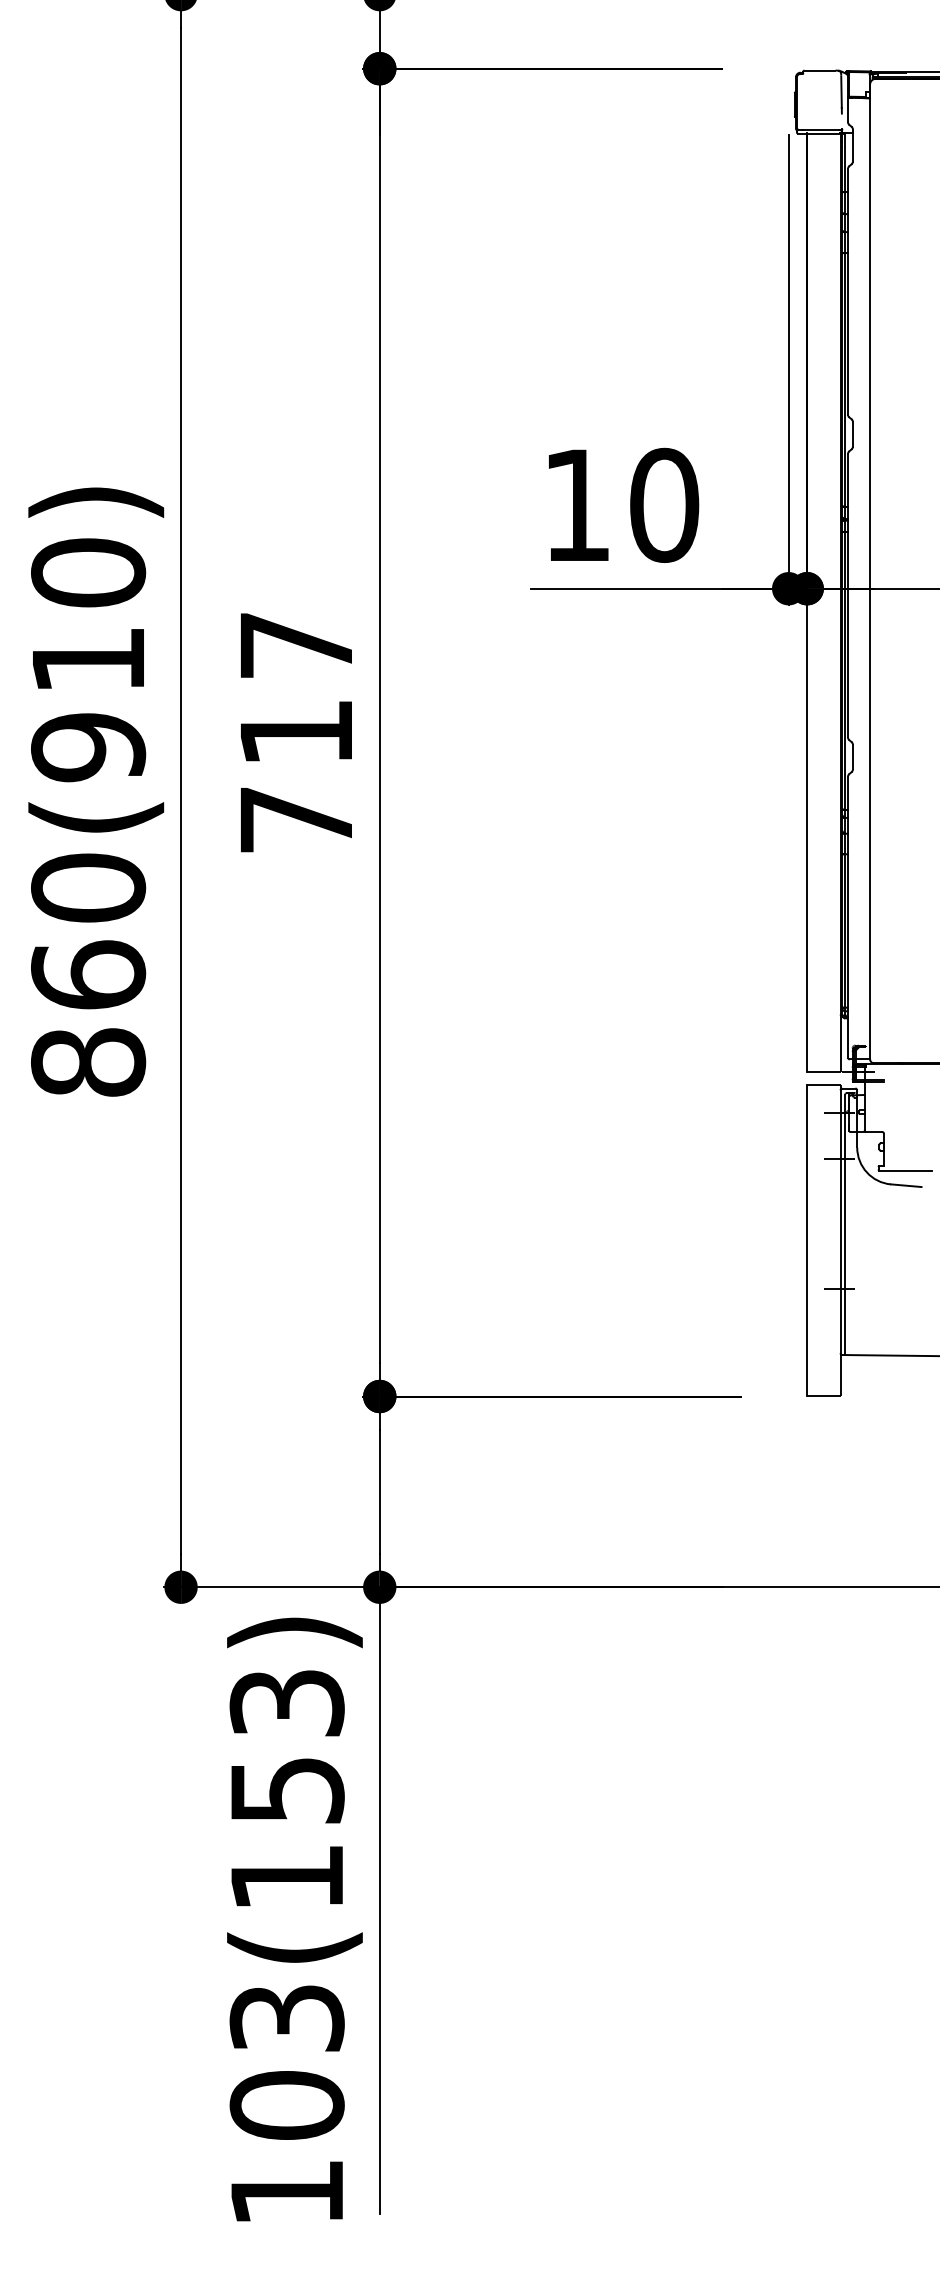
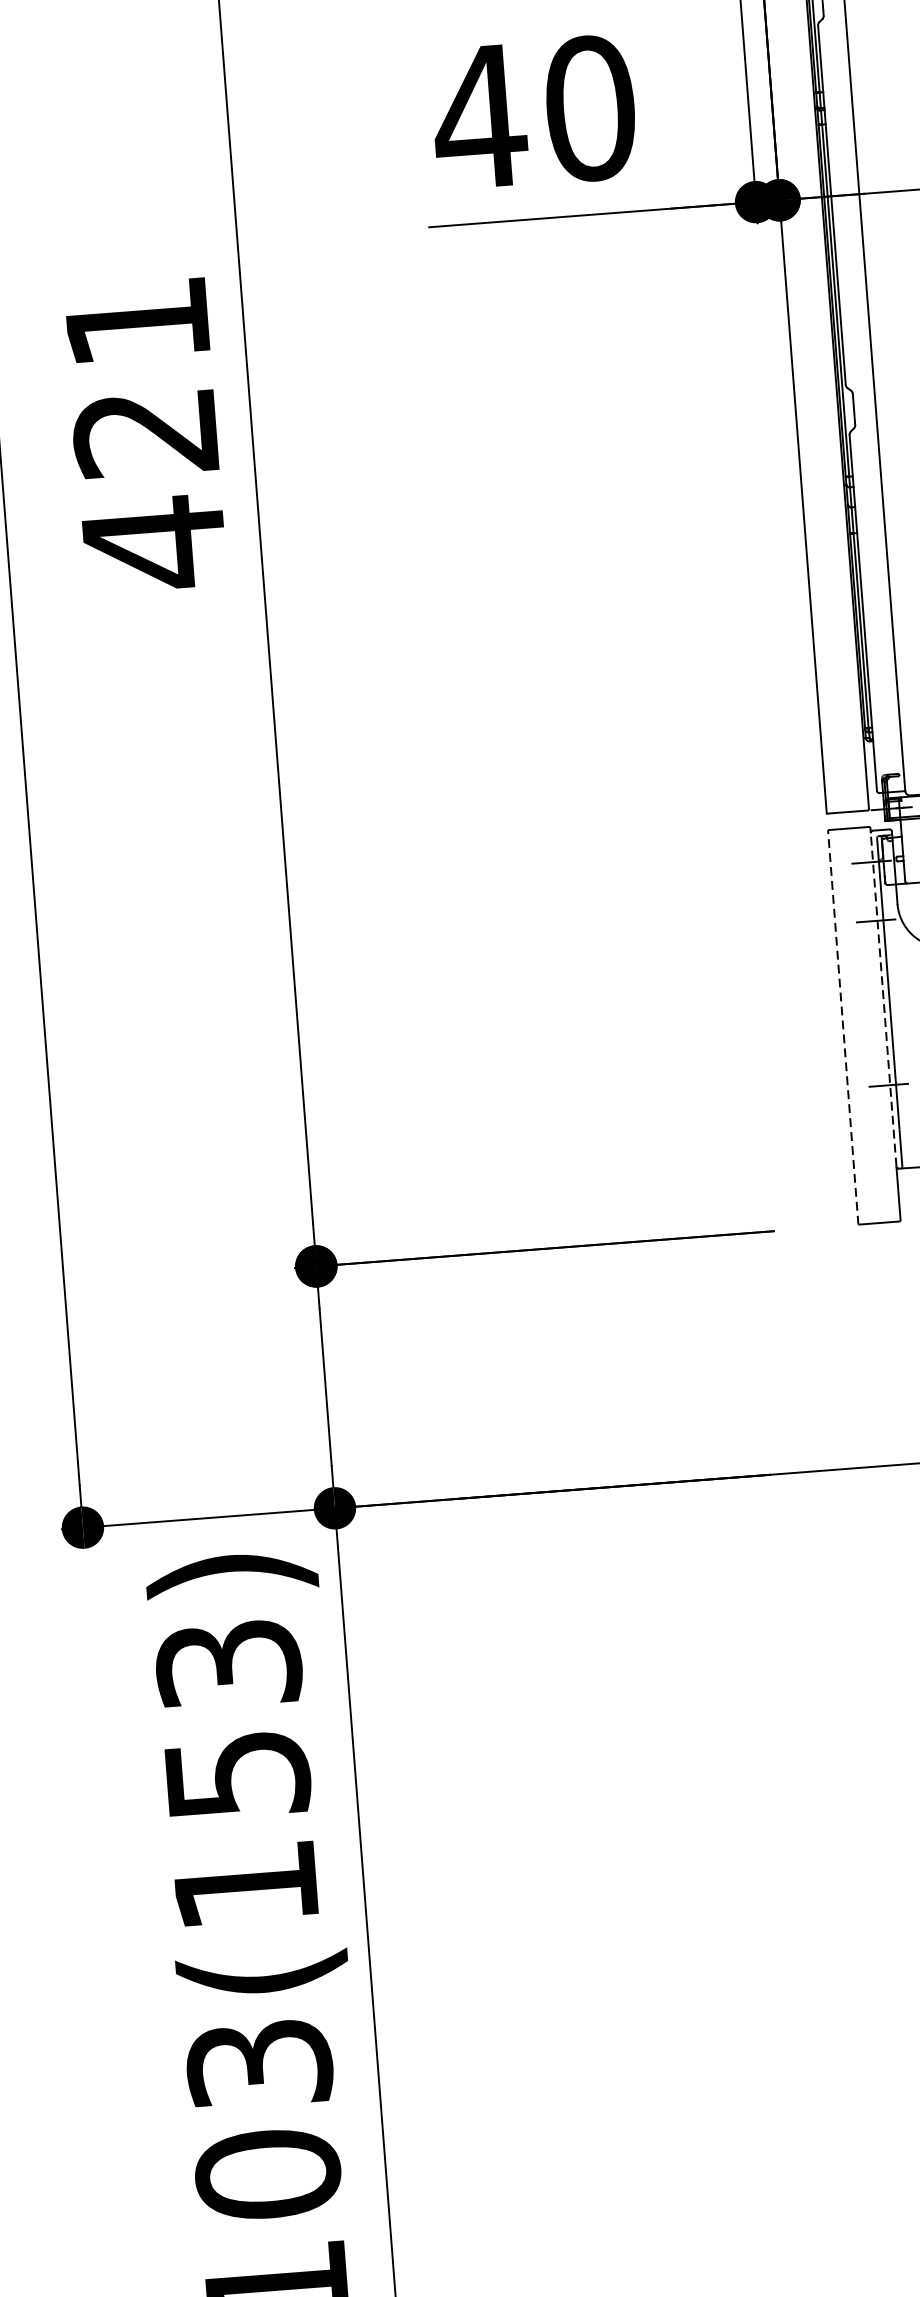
text: (576, 504) -> (478, 116), 10 -> 40
text: (294, 734) -> (143, 435), 717 -> 421
line: (840, 1221) -> (883, 999), solid -> dashed
line: (807, 1240) -> (843, 1026), solid -> dashed

